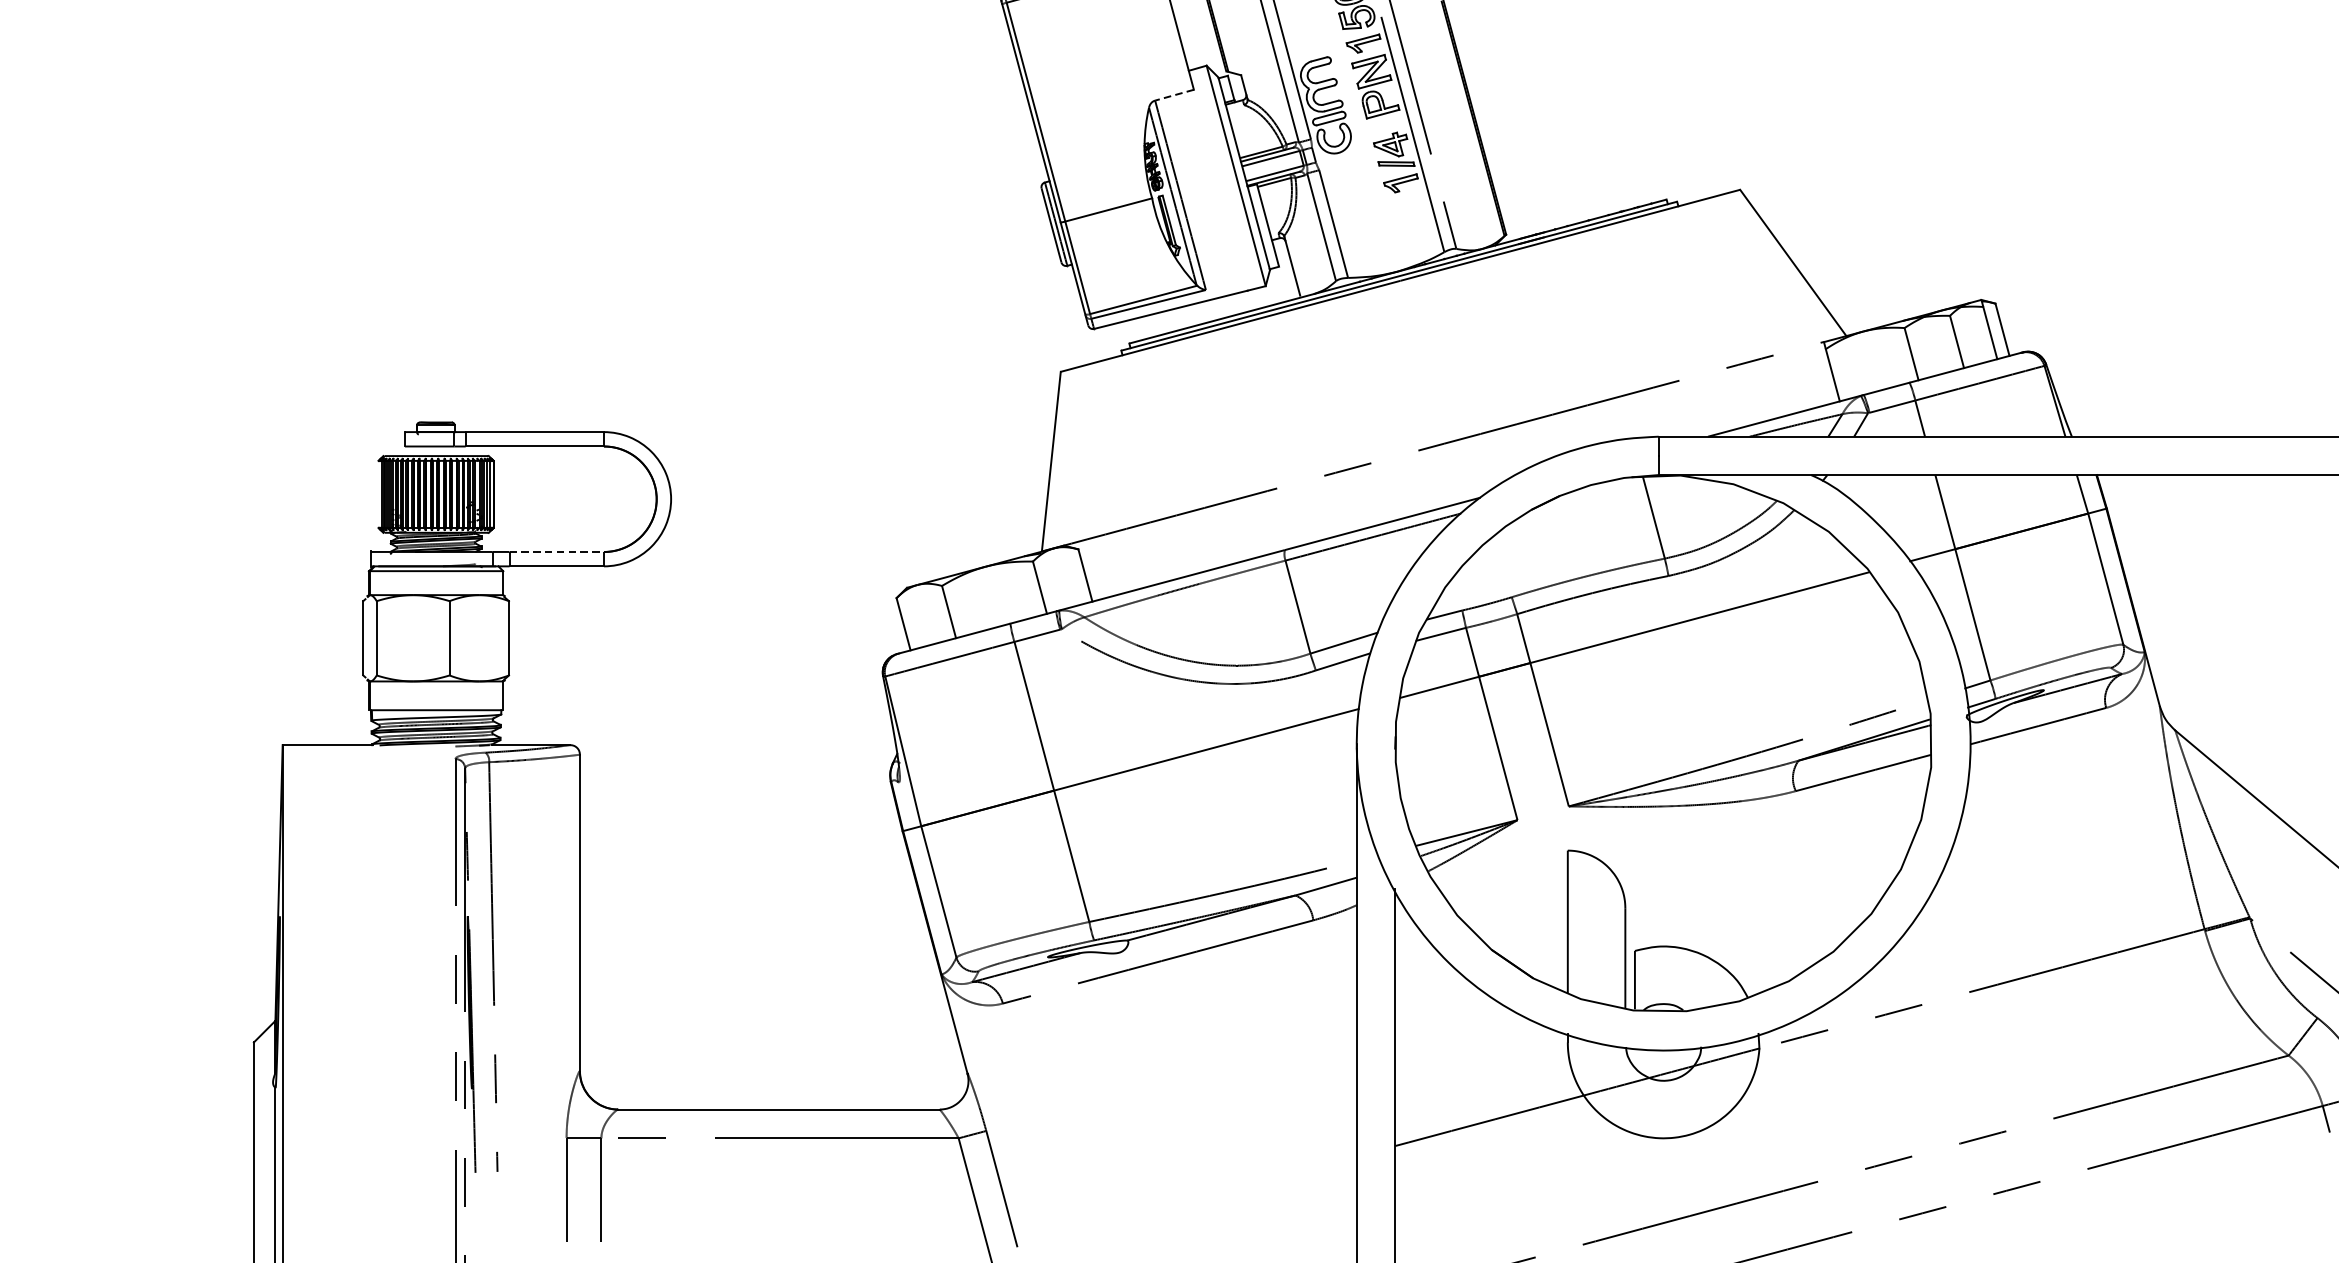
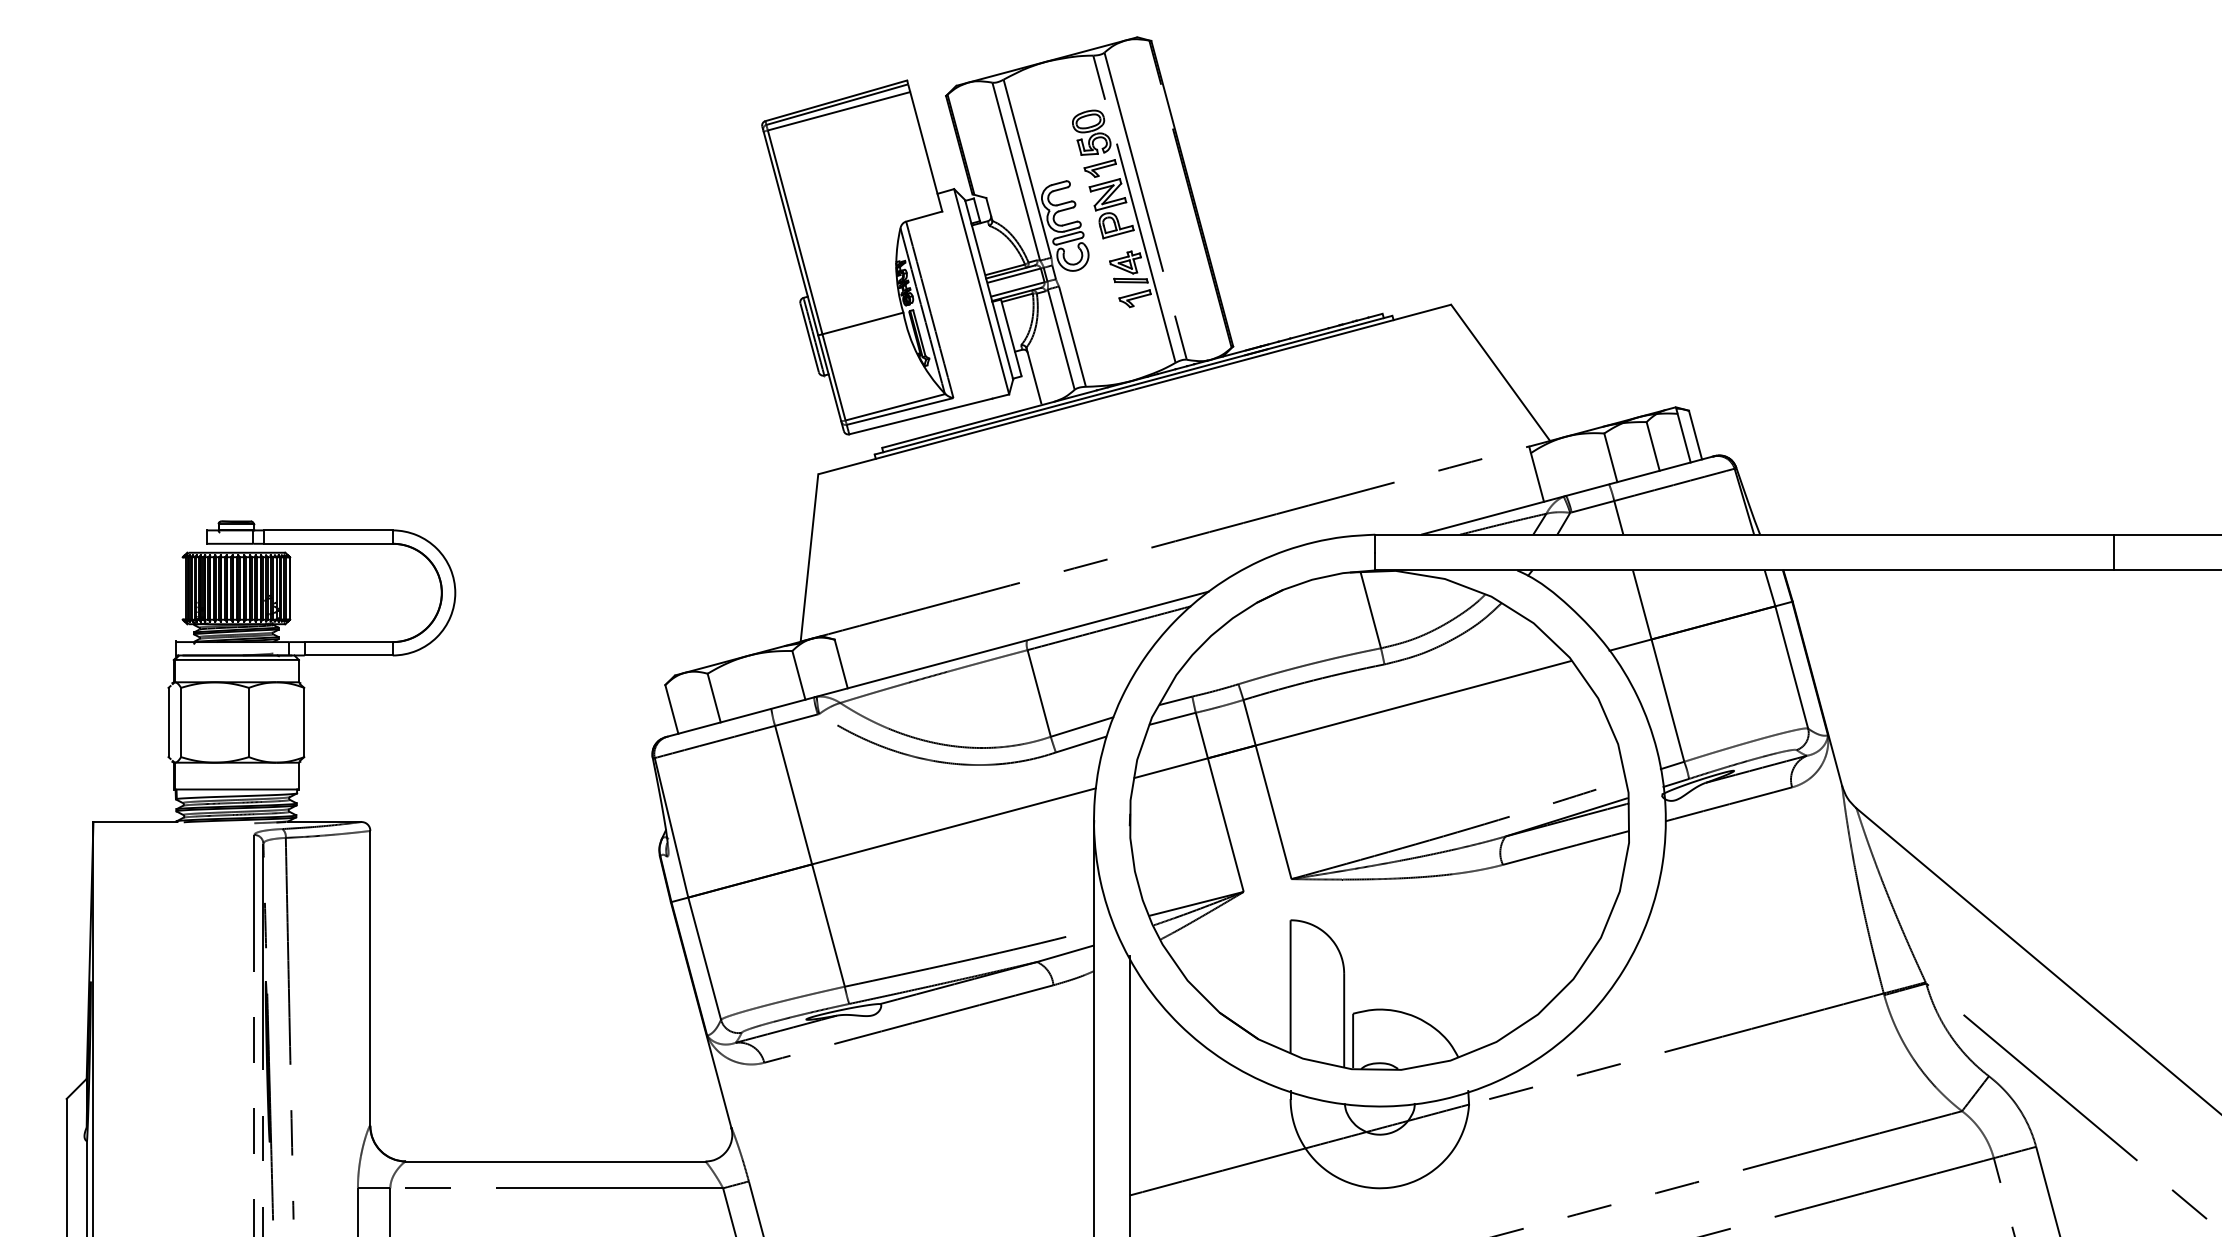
line: (1174, 95) -> (924, 216), dashed -> solid
line: (557, 552) -> (349, 642), dashed -> solid

